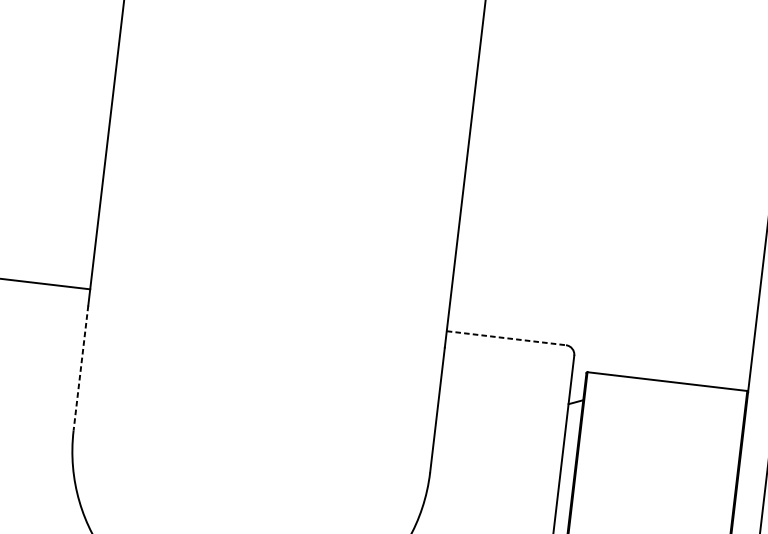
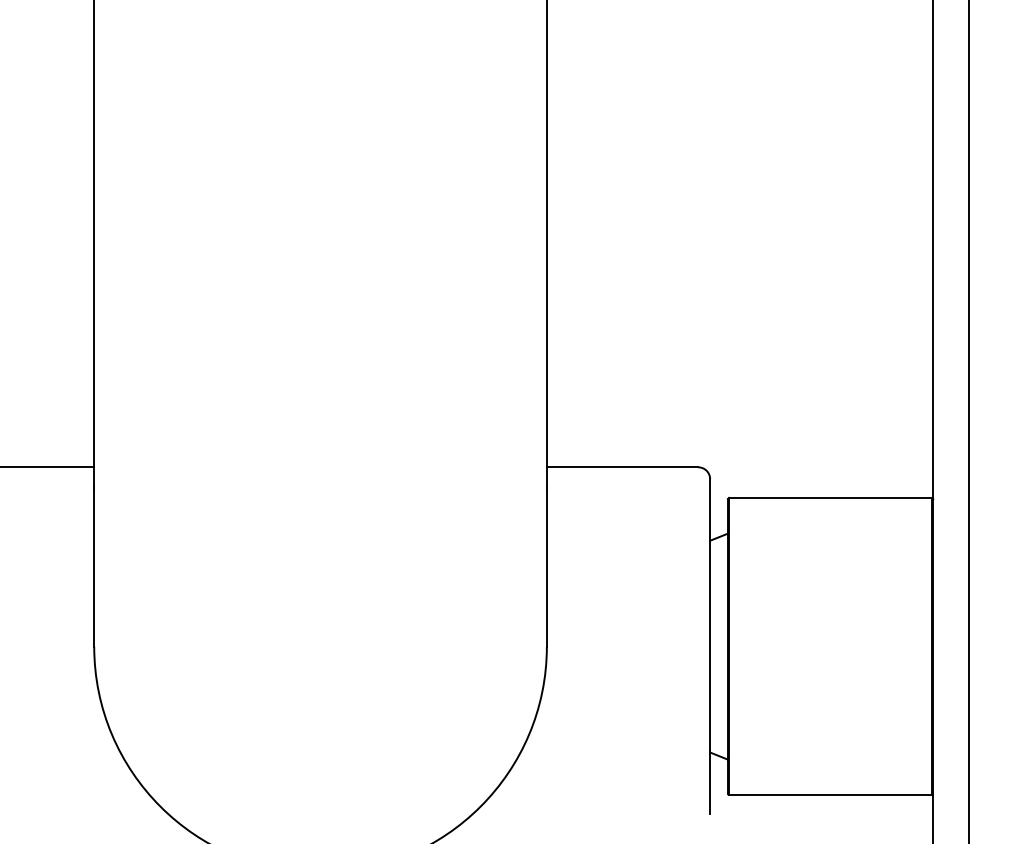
line: (506, 338) -> (622, 467), dashed -> solid
line: (81, 368) -> (94, 567), dashed -> solid

